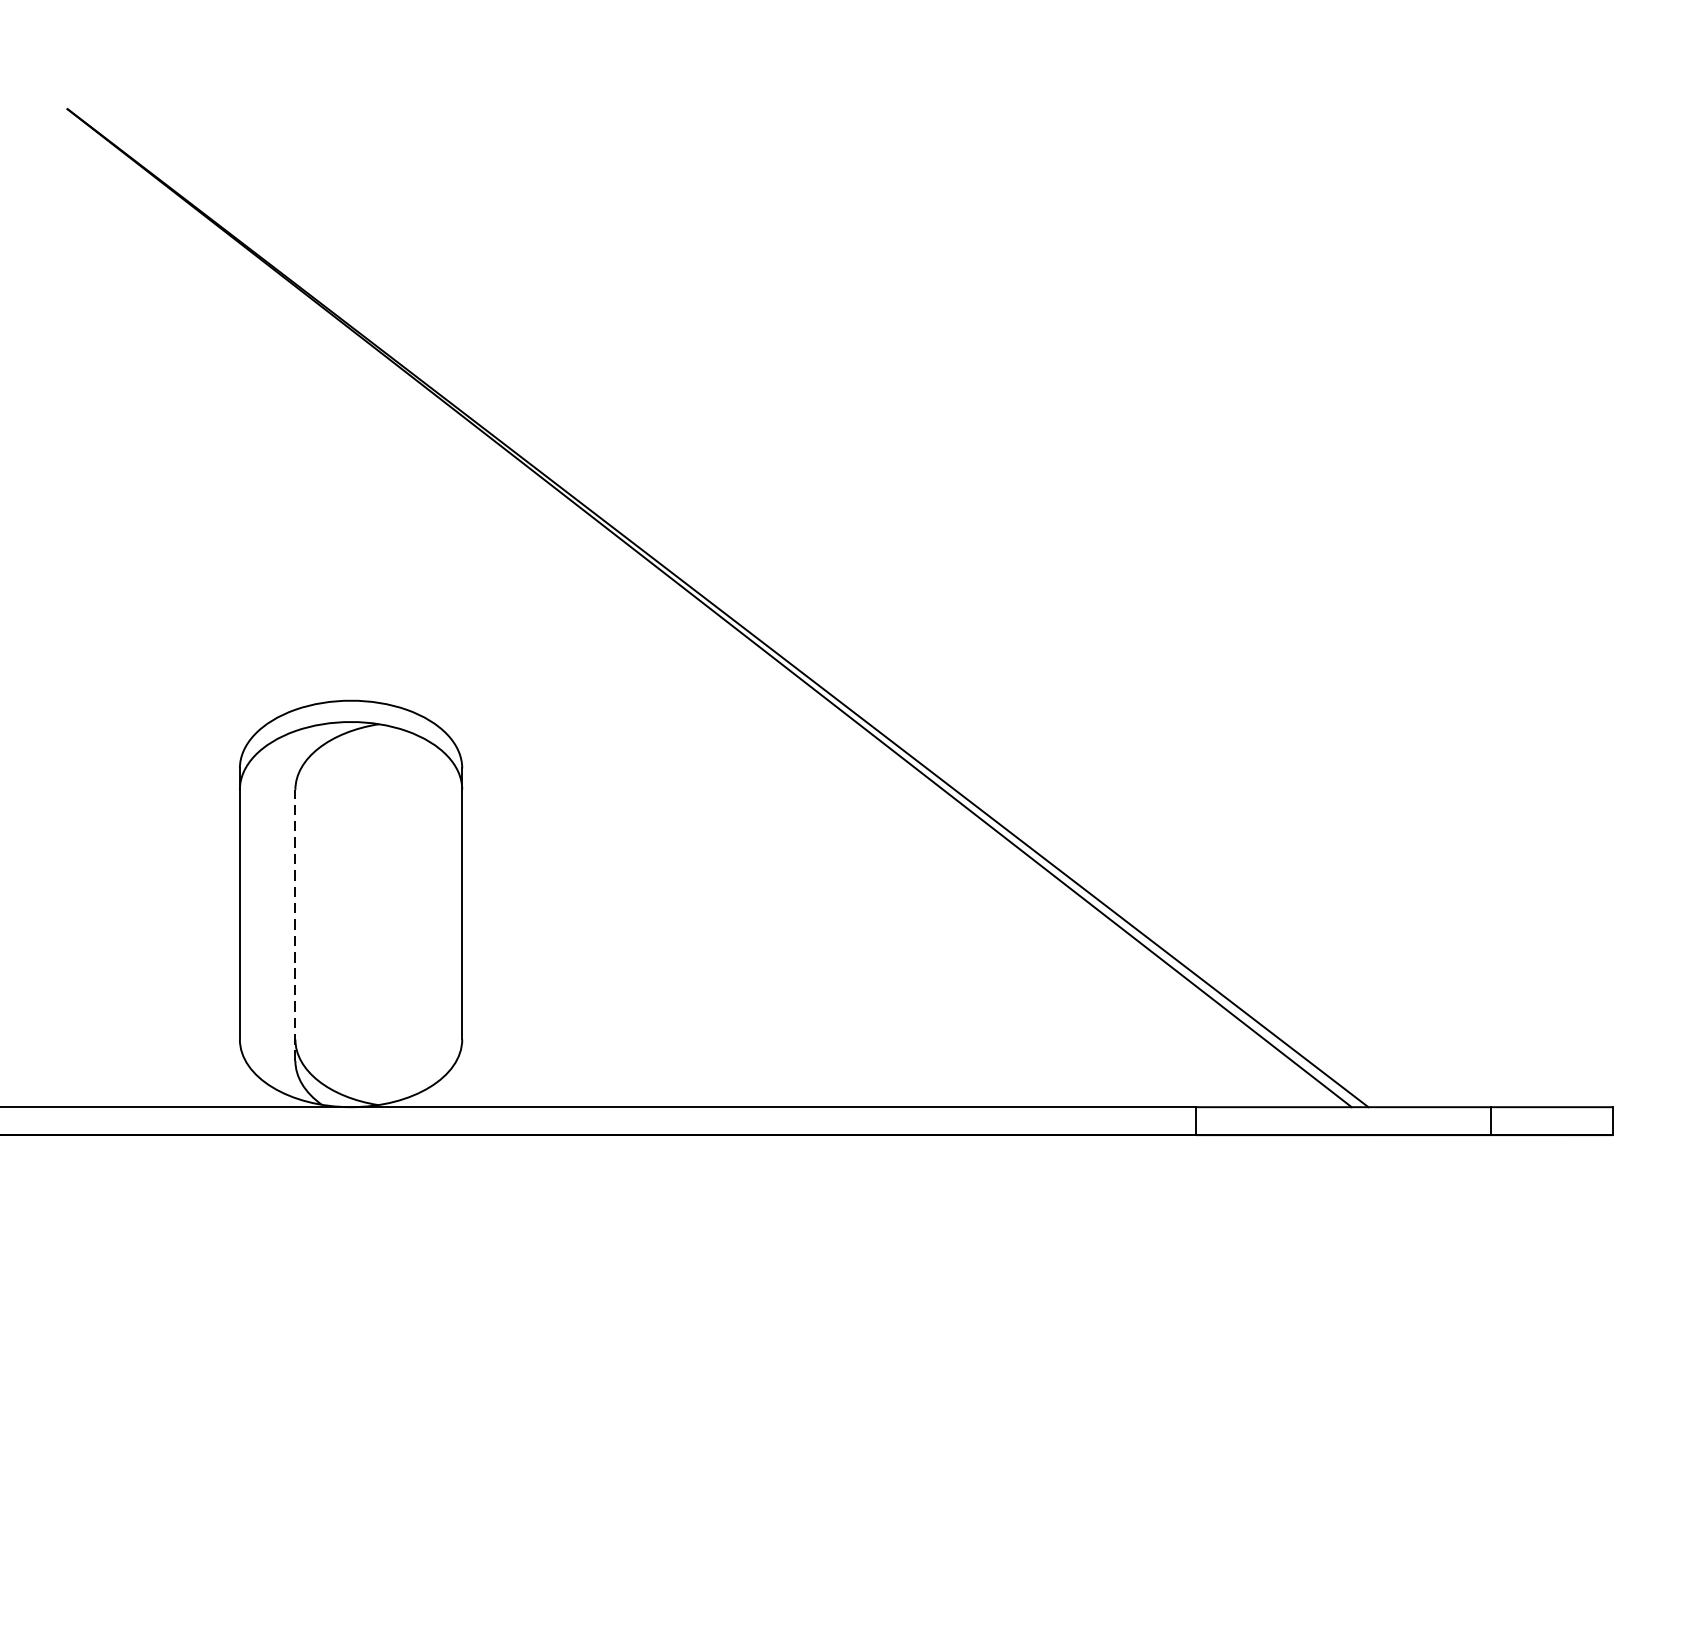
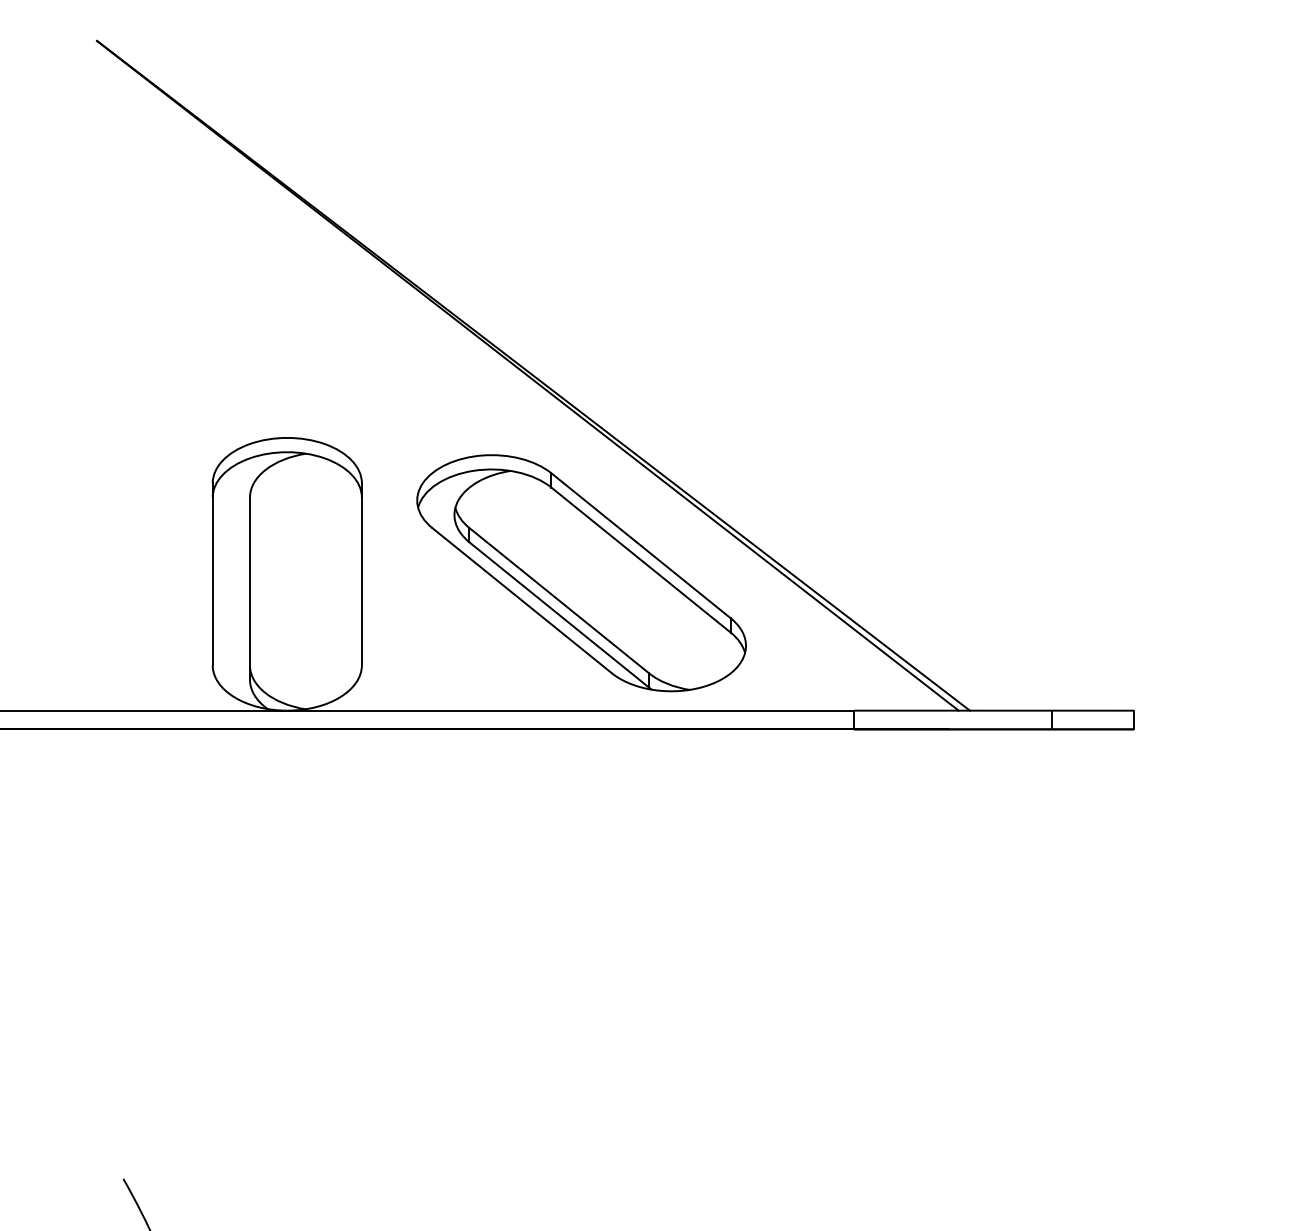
part: (789, 902) -> (581, 573), added
line: (294, 925) -> (249, 588), dashed -> solid

